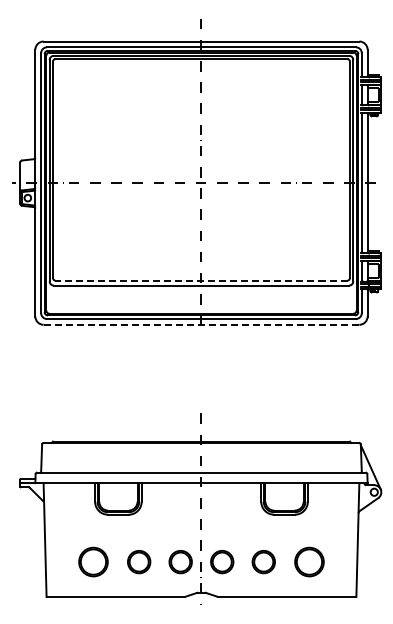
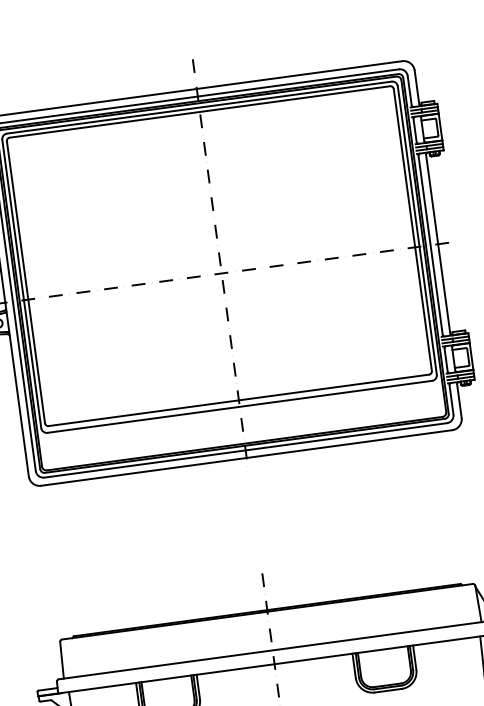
line: (200, 280) -> (237, 400), dashed -> solid
line: (201, 324) -> (246, 457), dashed -> solid

